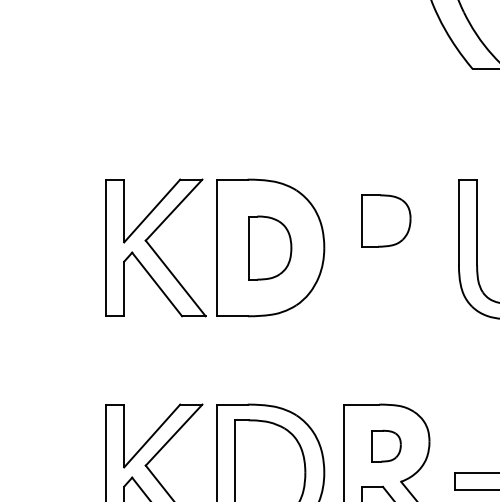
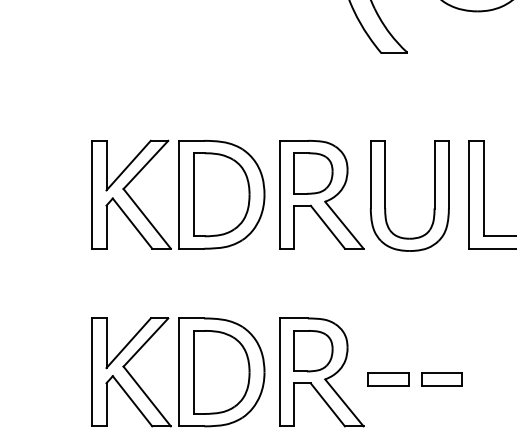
part: (269, 247) -> (221, 194), size x1.67
part: (396, 247) -> (321, 194), added
part: (386, 446) -> (313, 351), size x1.67

